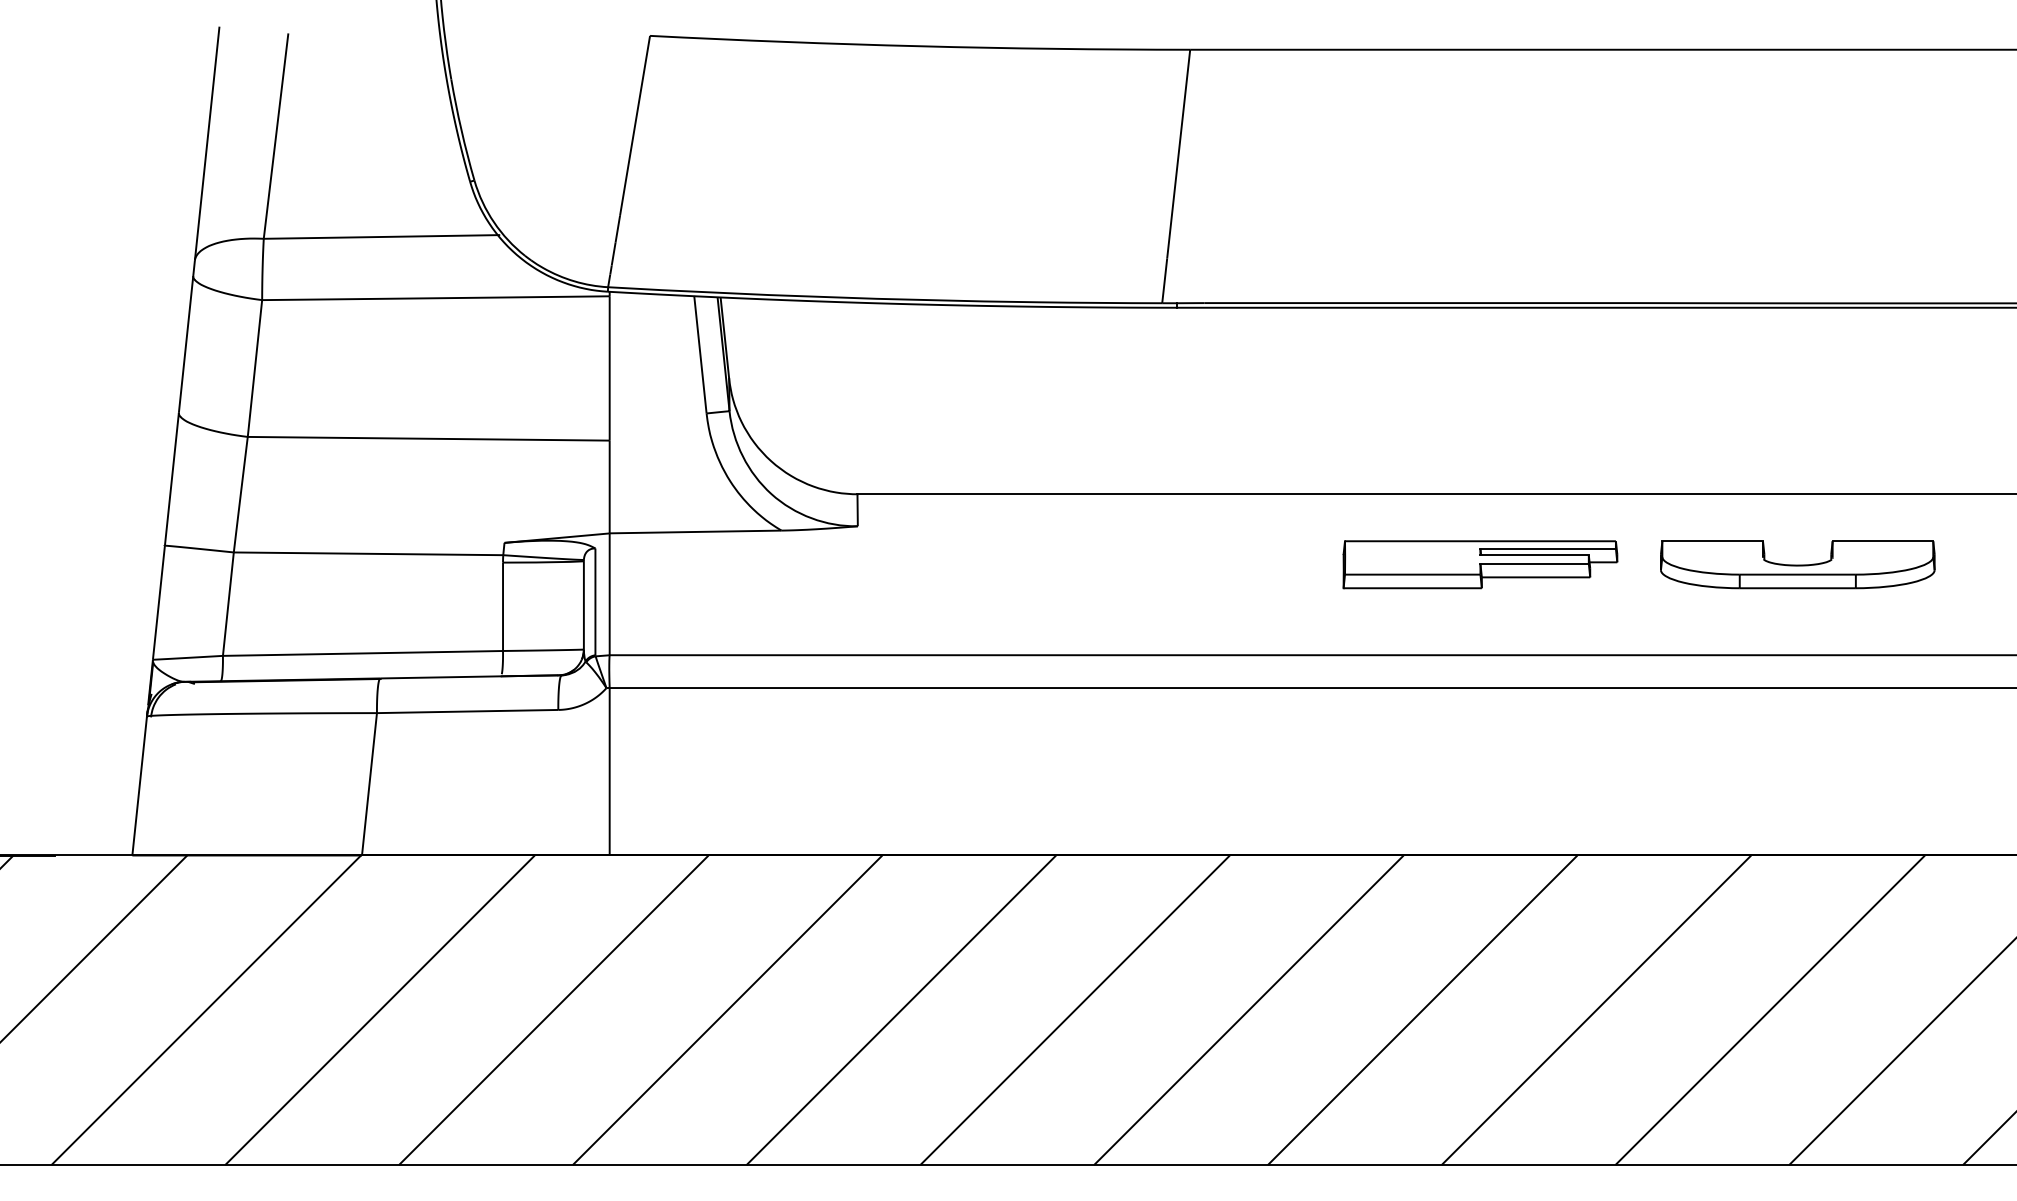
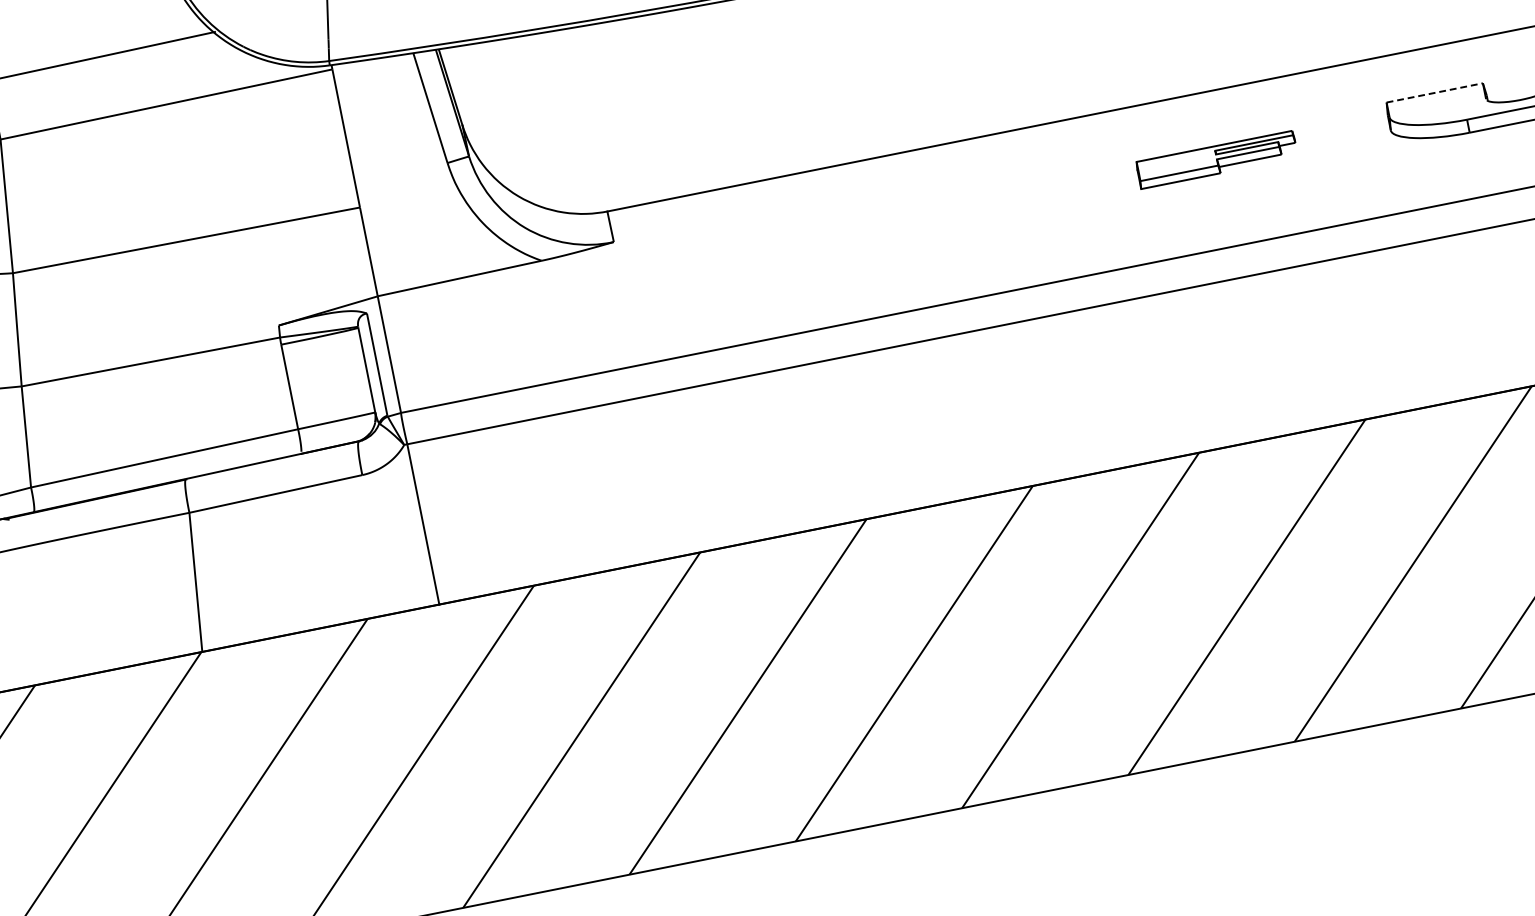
line: (1713, 541) -> (1435, 93), solid -> dashed
part: (1480, 564) -> (1217, 159), size x0.6

